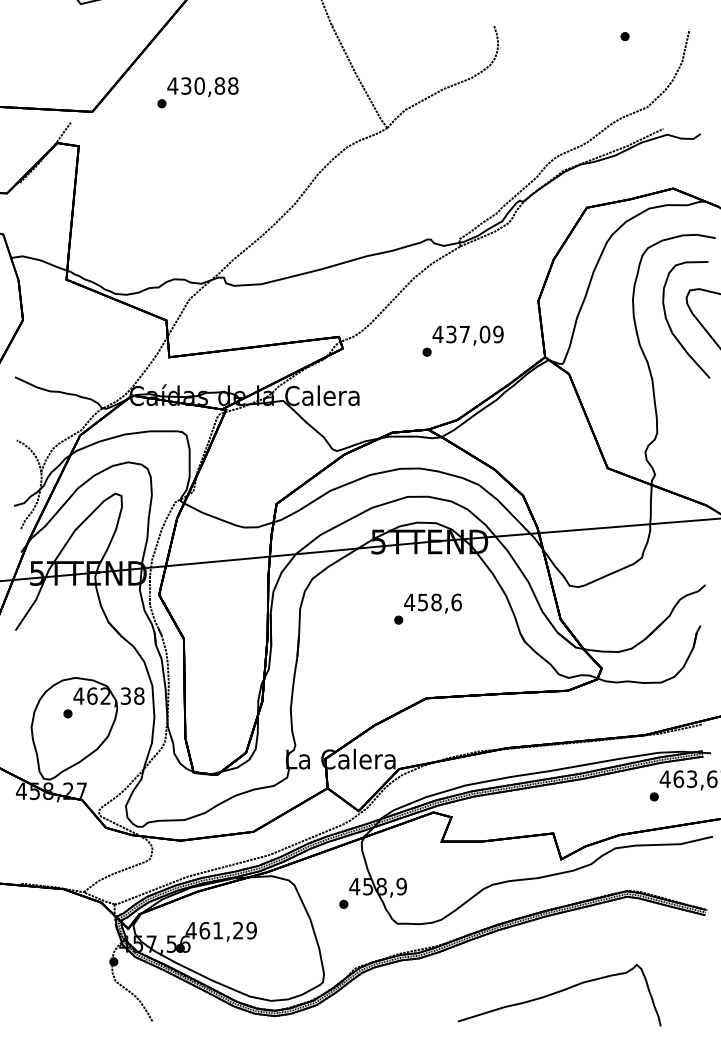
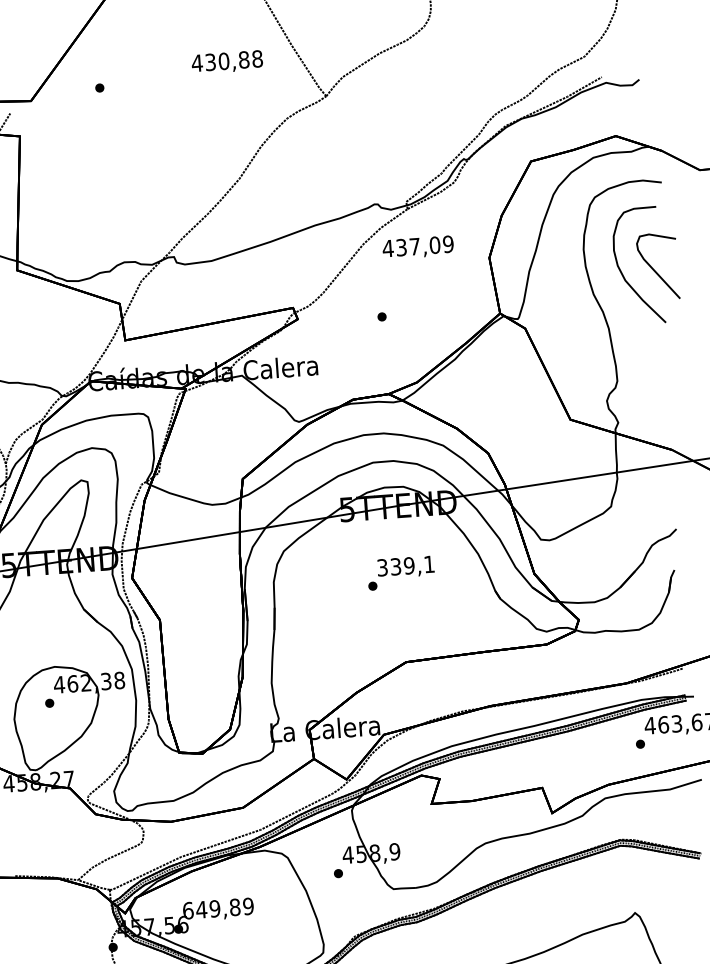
text: (202, 87) -> (226, 62), moved
text: (467, 335) -> (417, 247), moved
text: (432, 602) -> (405, 566), 458,6 -> 339,1
text: (214, 930) -> (211, 908), 461,29 -> 649,89

